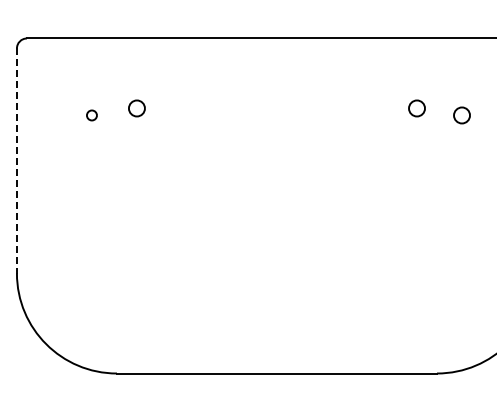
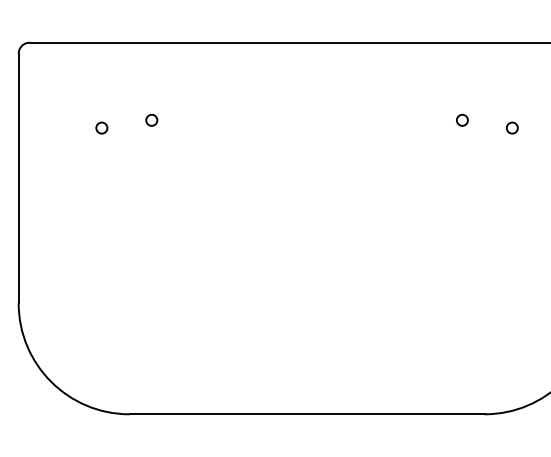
circle: (136, 108) -> (151, 120), size x0.62
circle: (416, 108) -> (461, 120), size x0.62
circle: (461, 115) -> (511, 128), size x0.62
line: (16, 160) -> (18, 178), dashed -> solid

